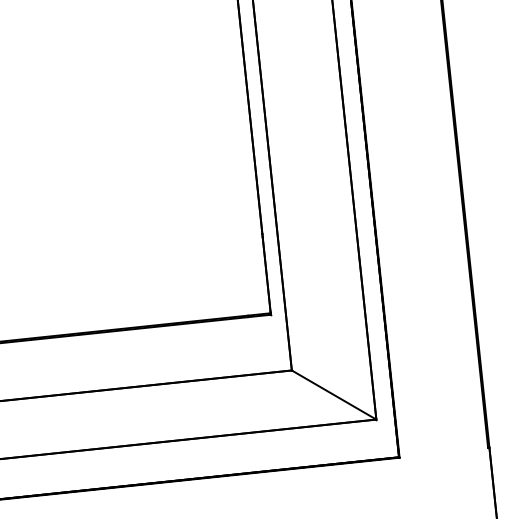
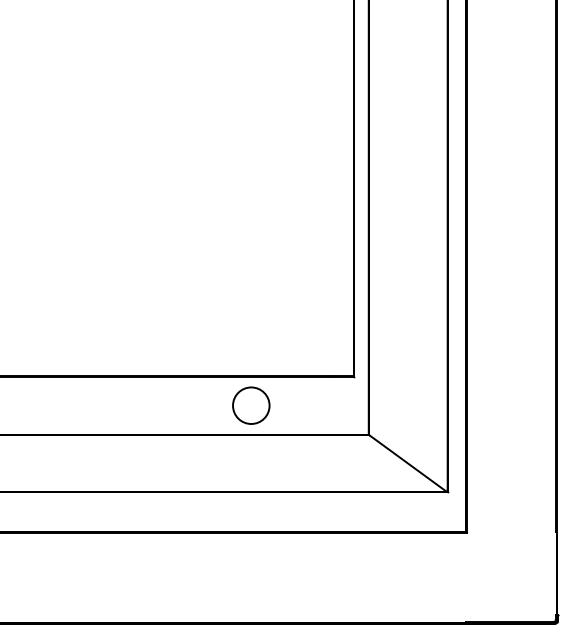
circle: (172, 353) -> (251, 405), added

